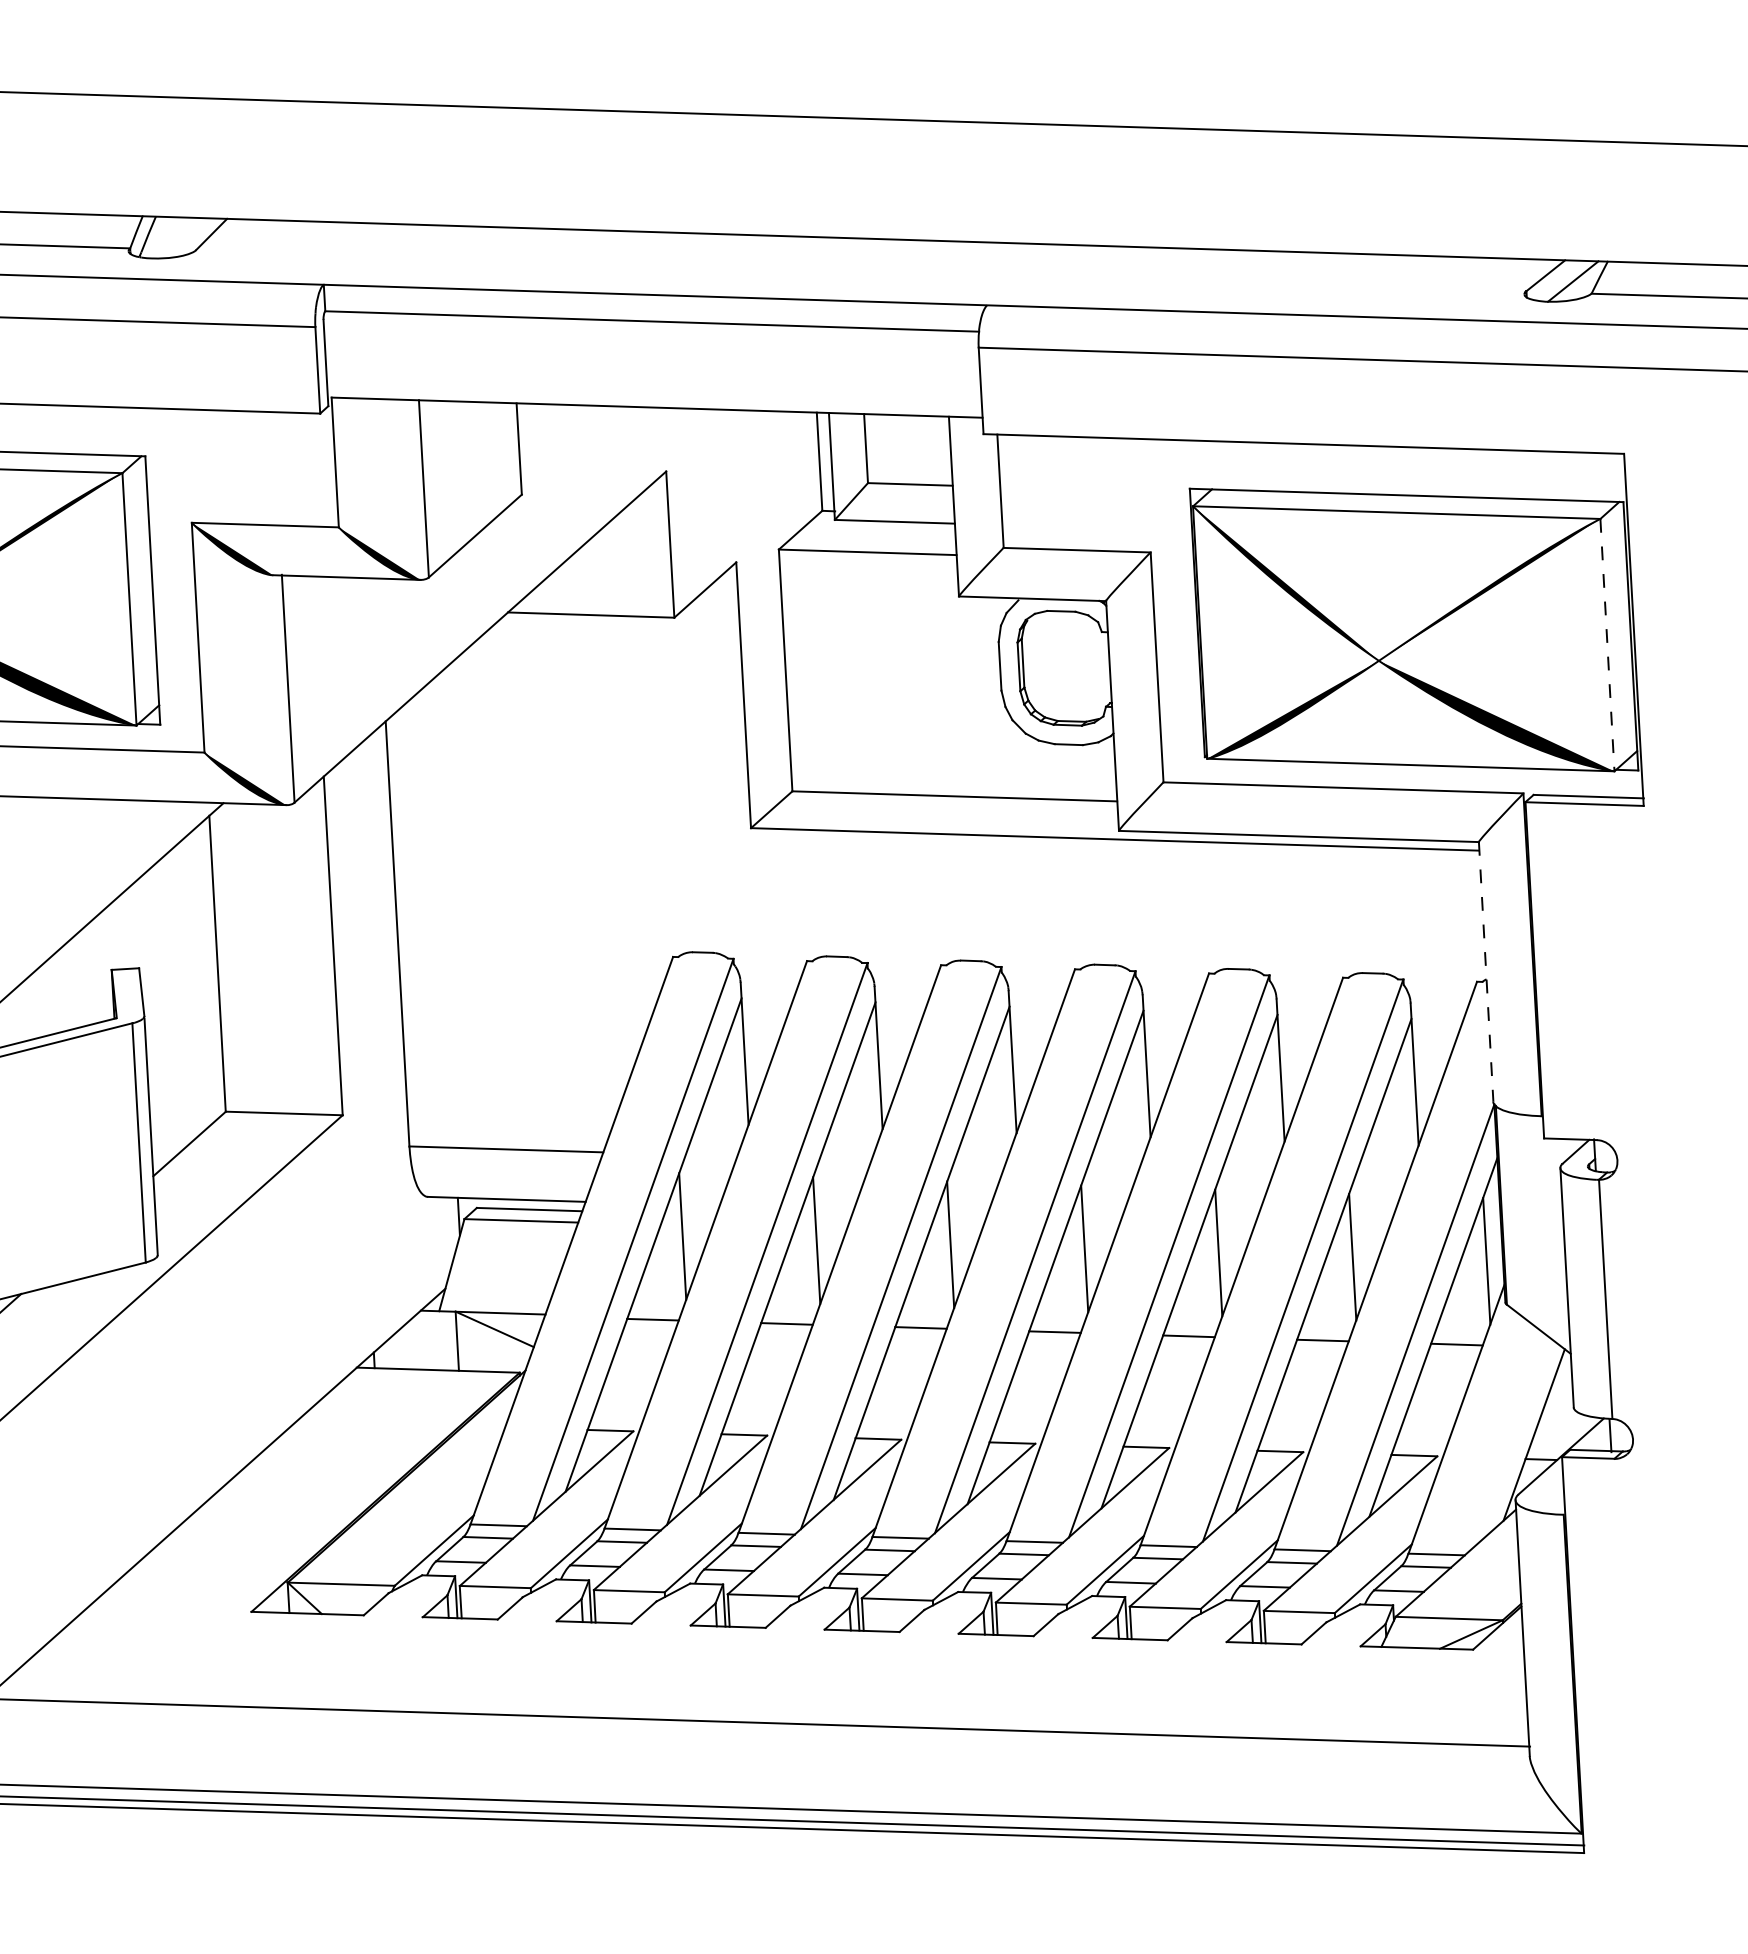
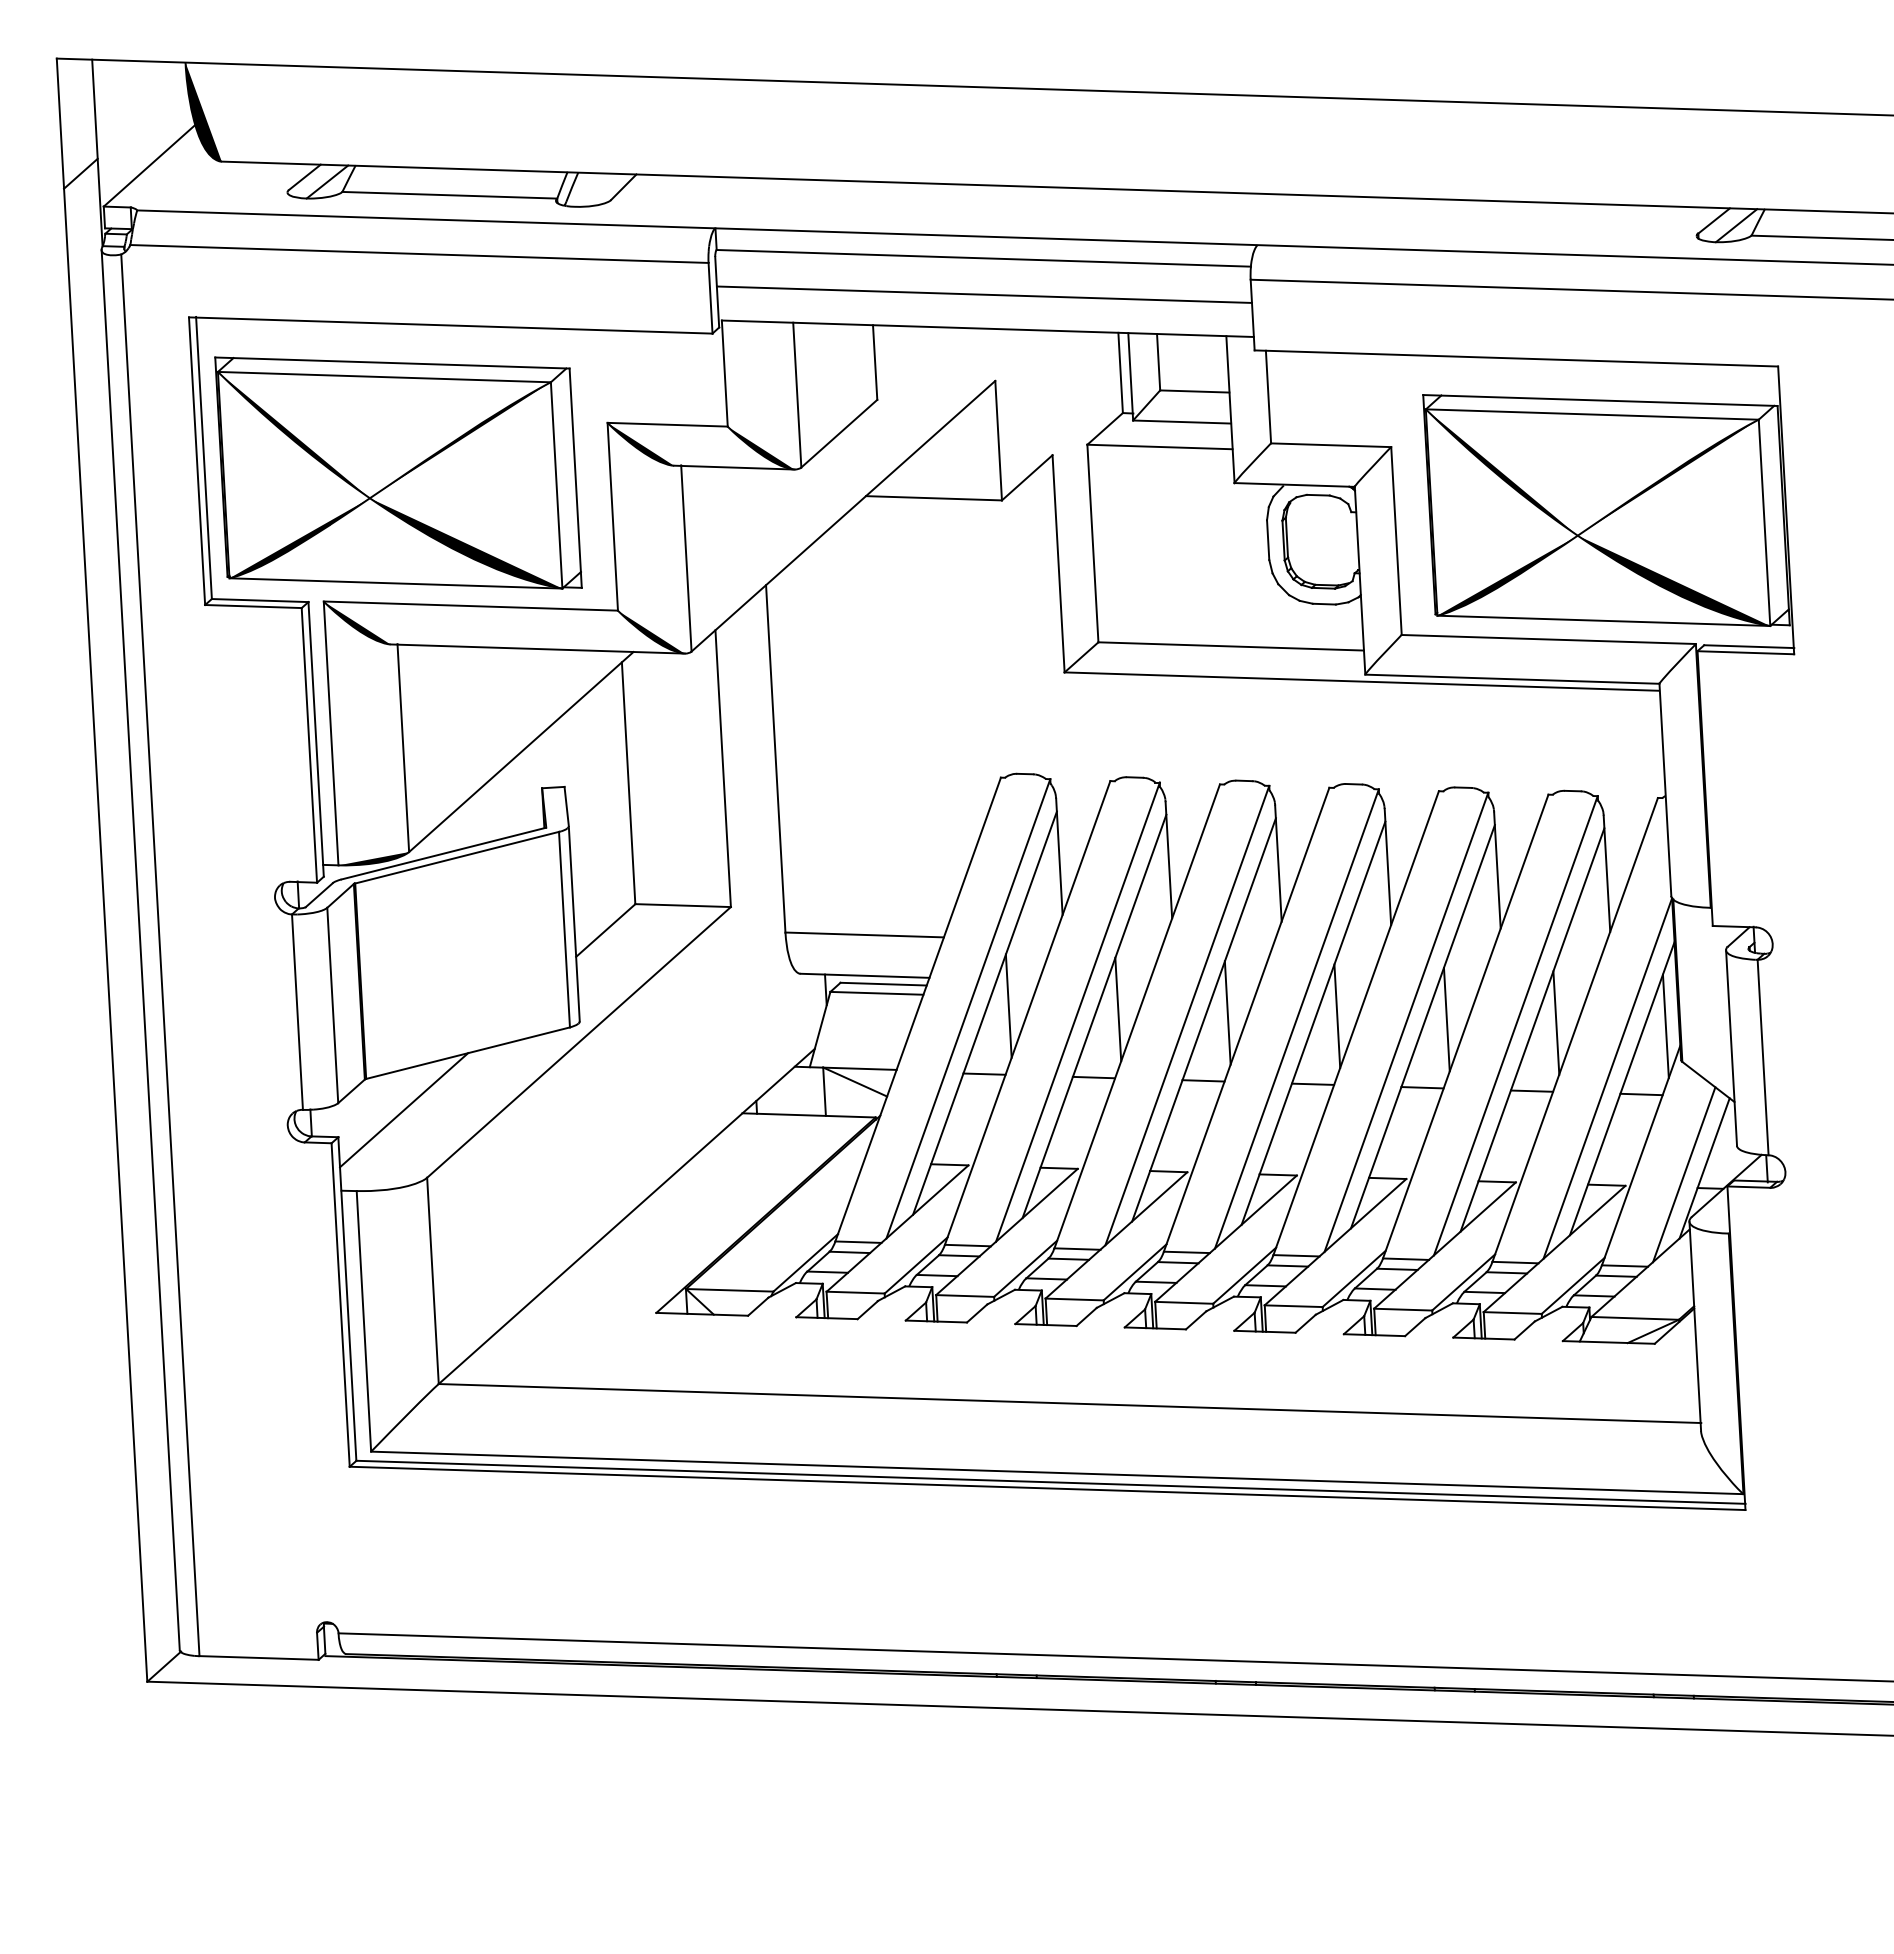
line: (653, 365) -> (984, 294), added
line: (1607, 645) -> (1764, 523), dashed -> solid
line: (1486, 972) -> (1665, 790), dashed -> solid
line: (1509, 1442) -> (1684, 1174), added

